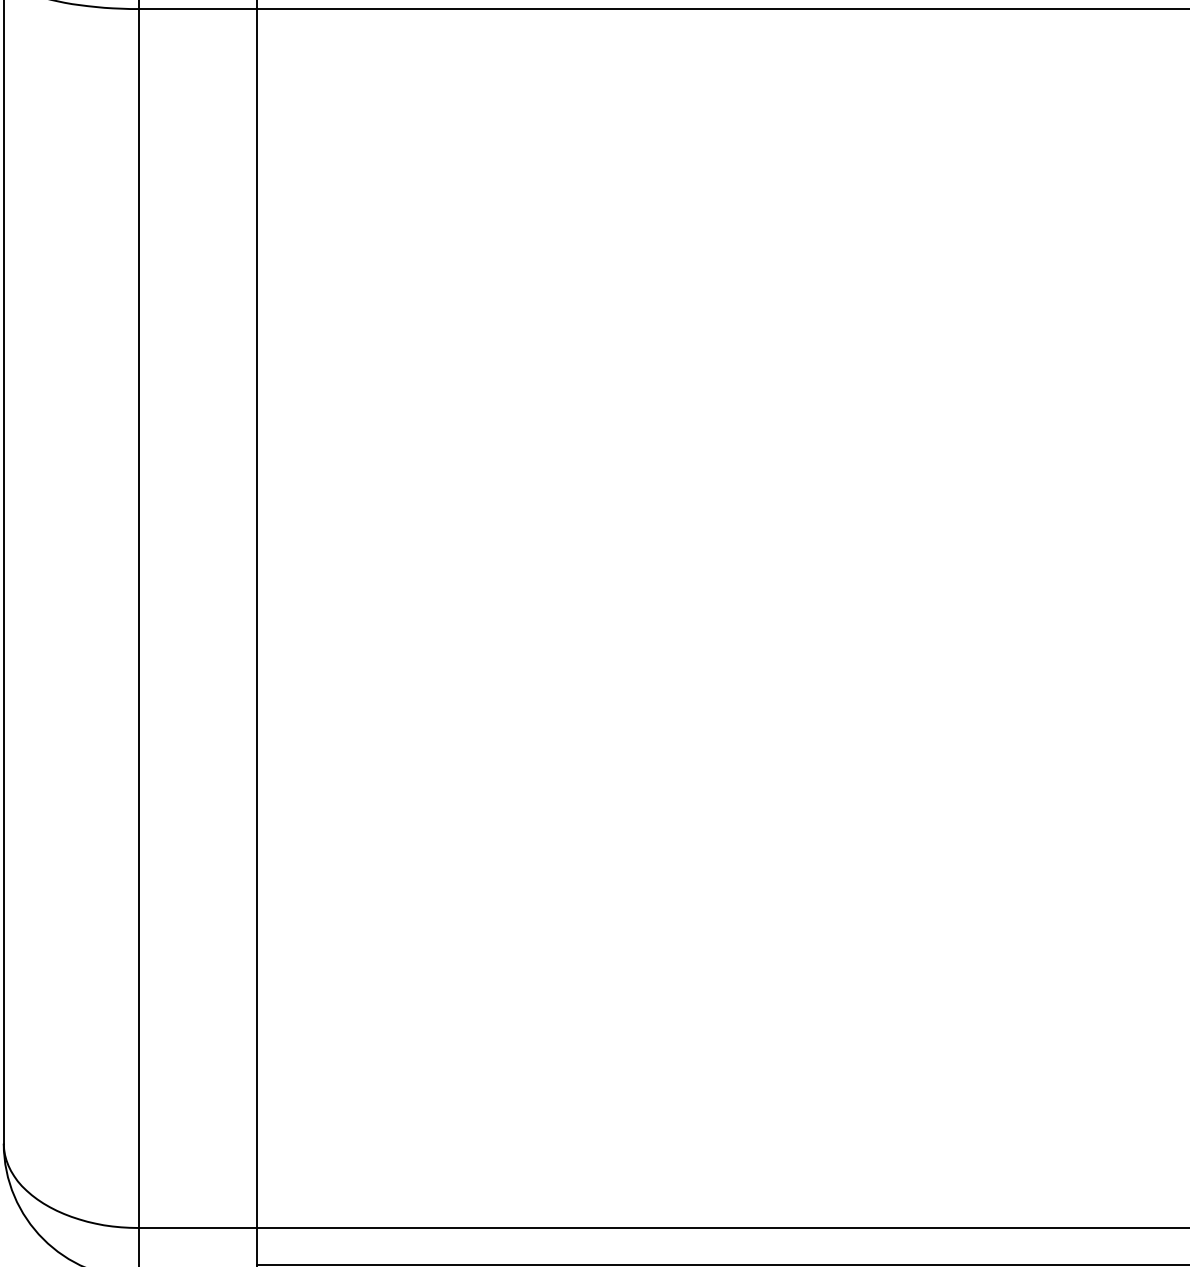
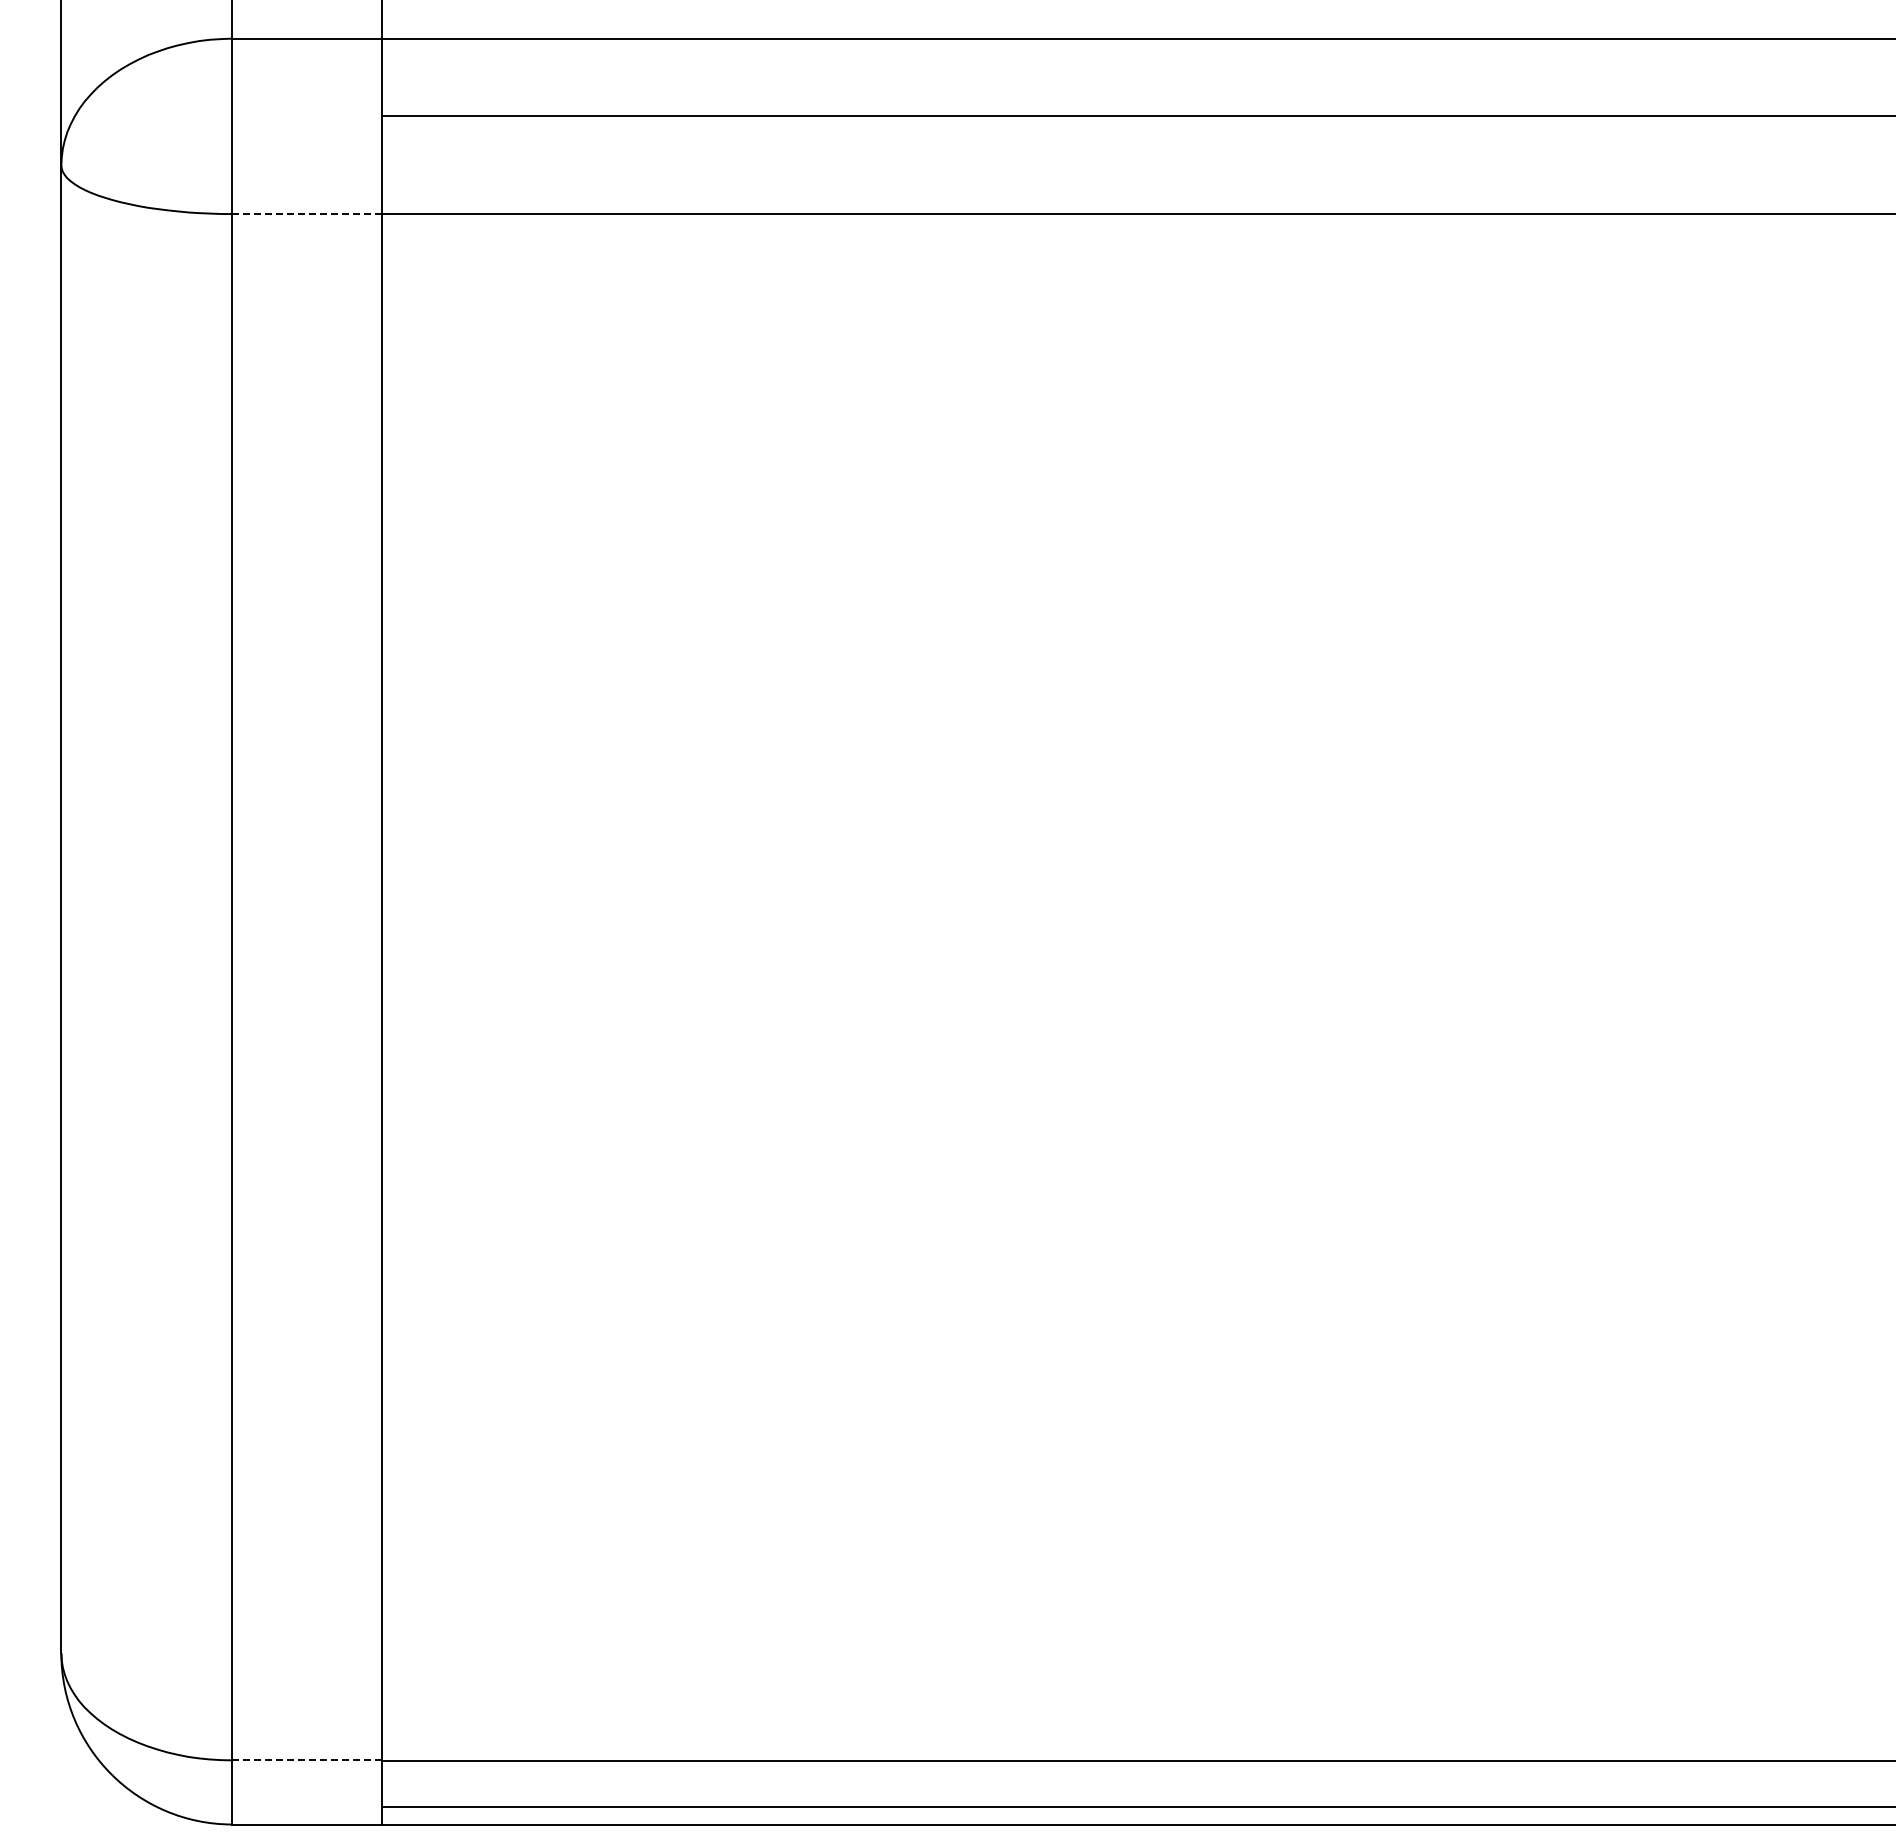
line: (197, 9) -> (307, 214), solid -> dashed
line: (197, 1228) -> (307, 1760), solid -> dashed

